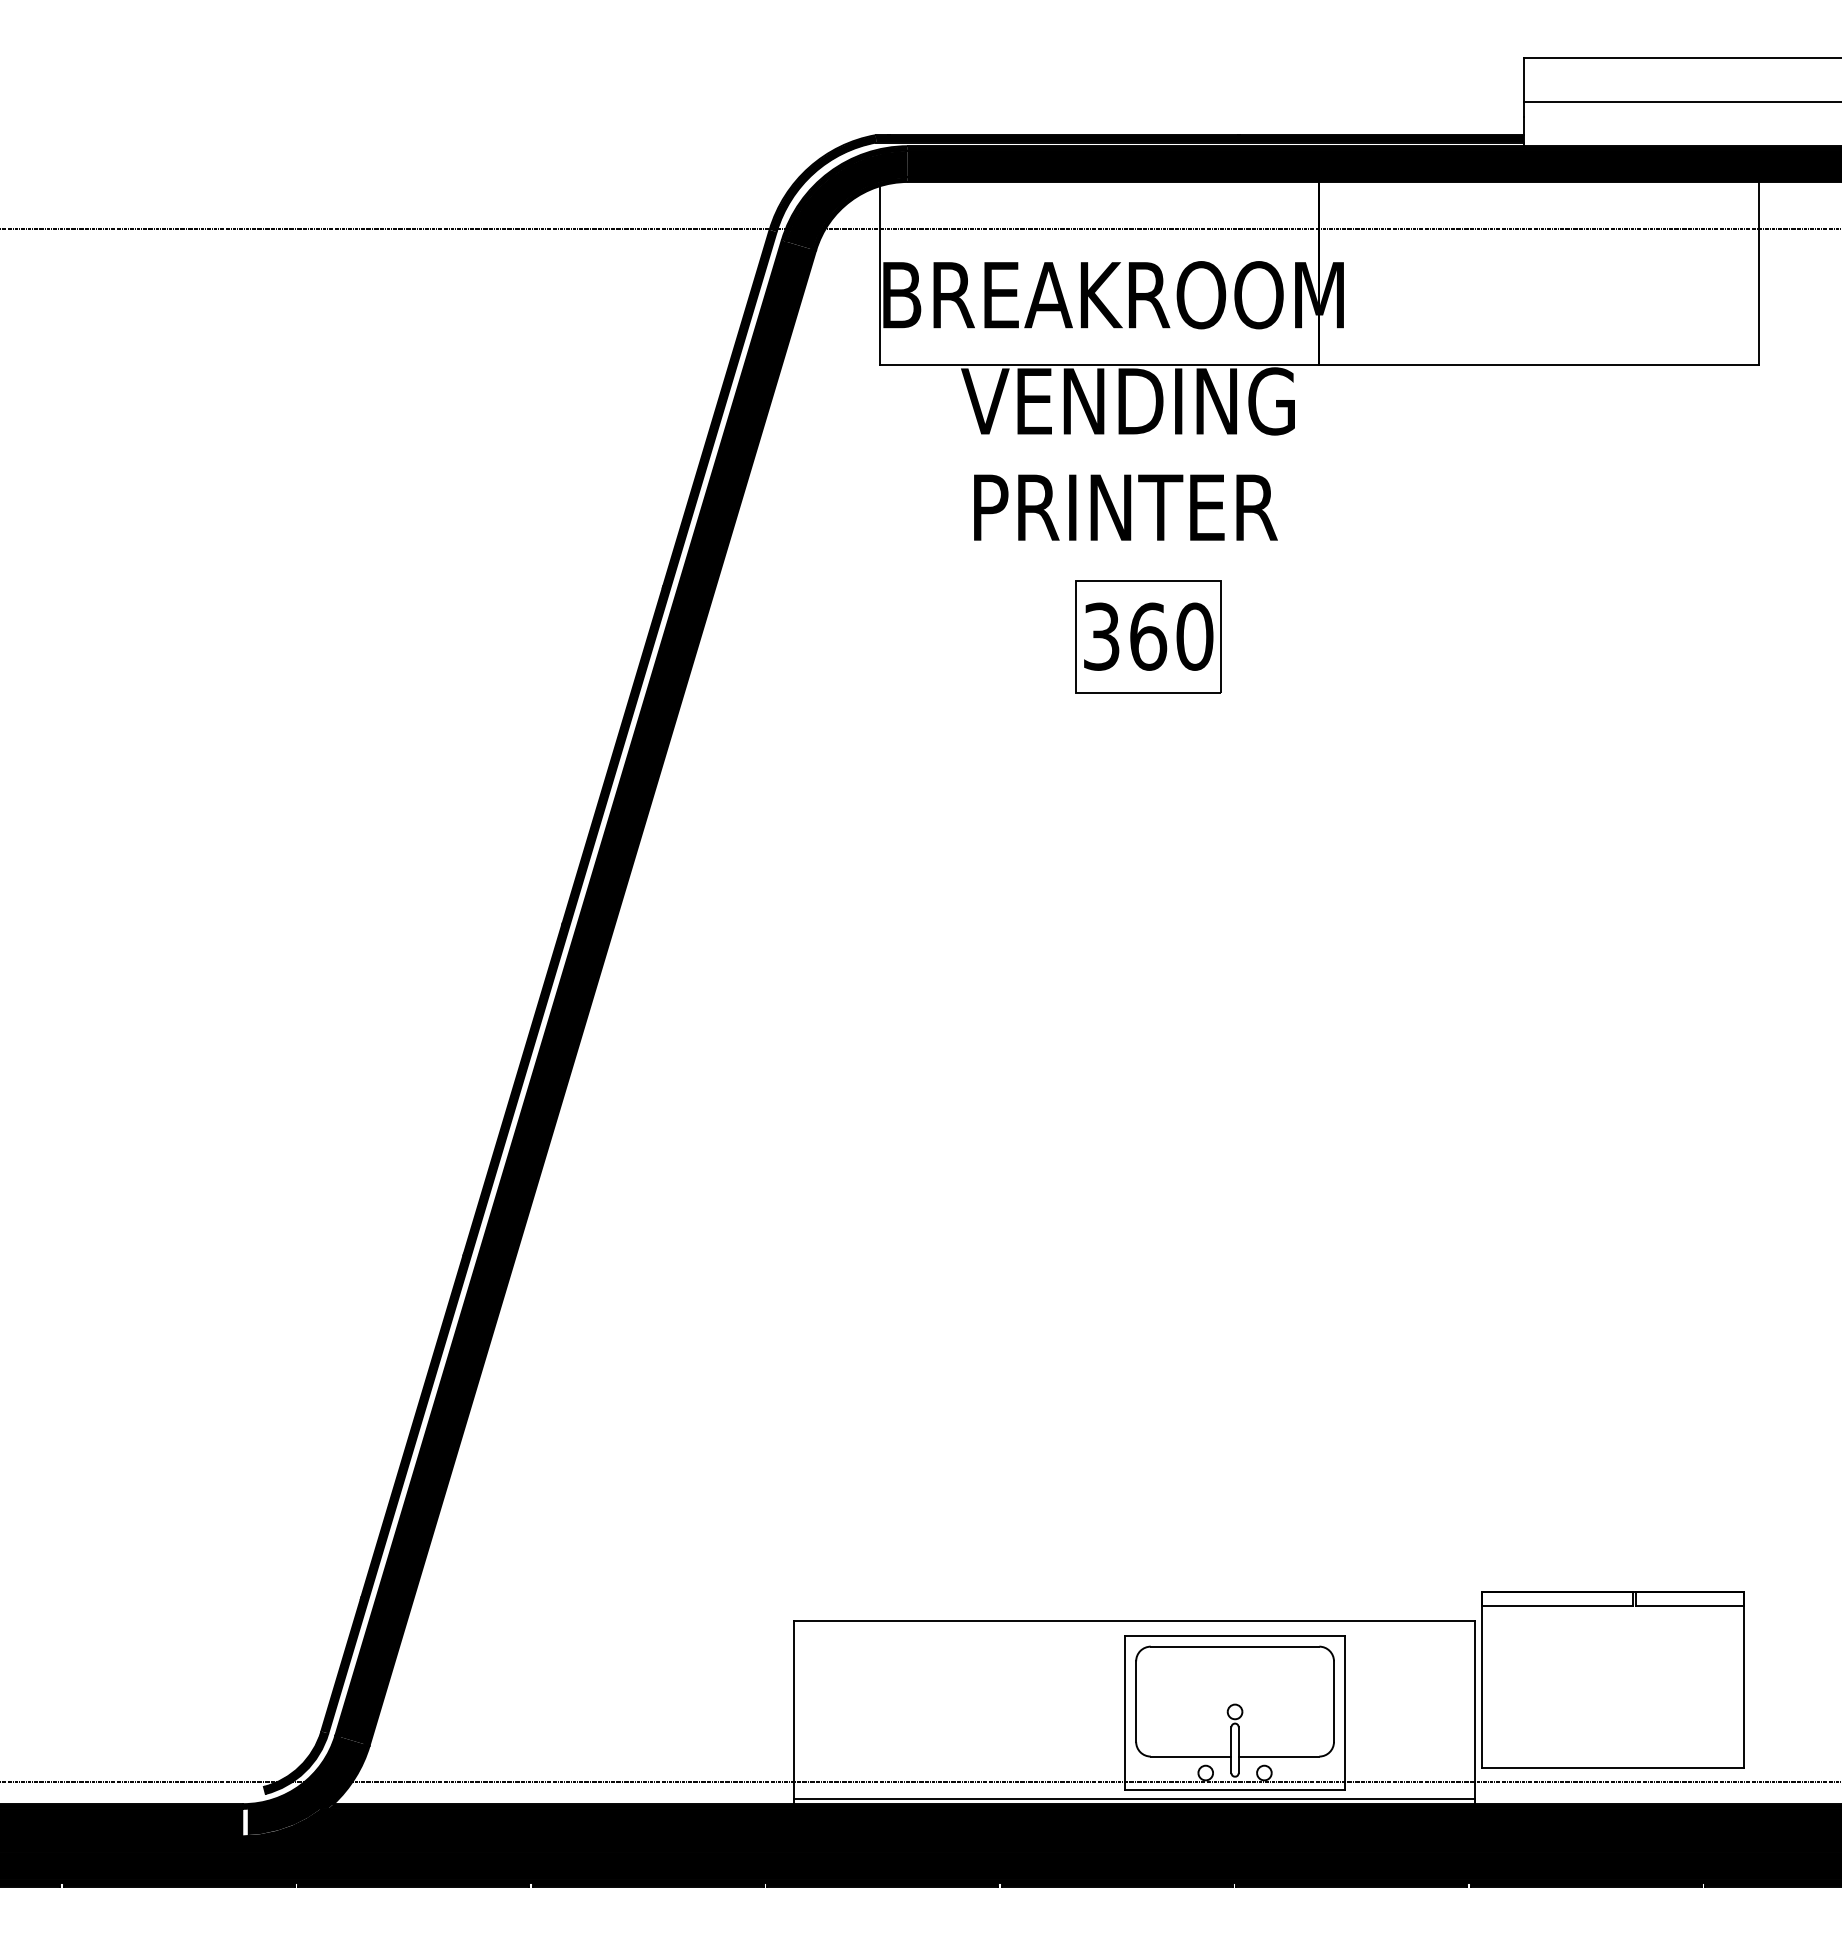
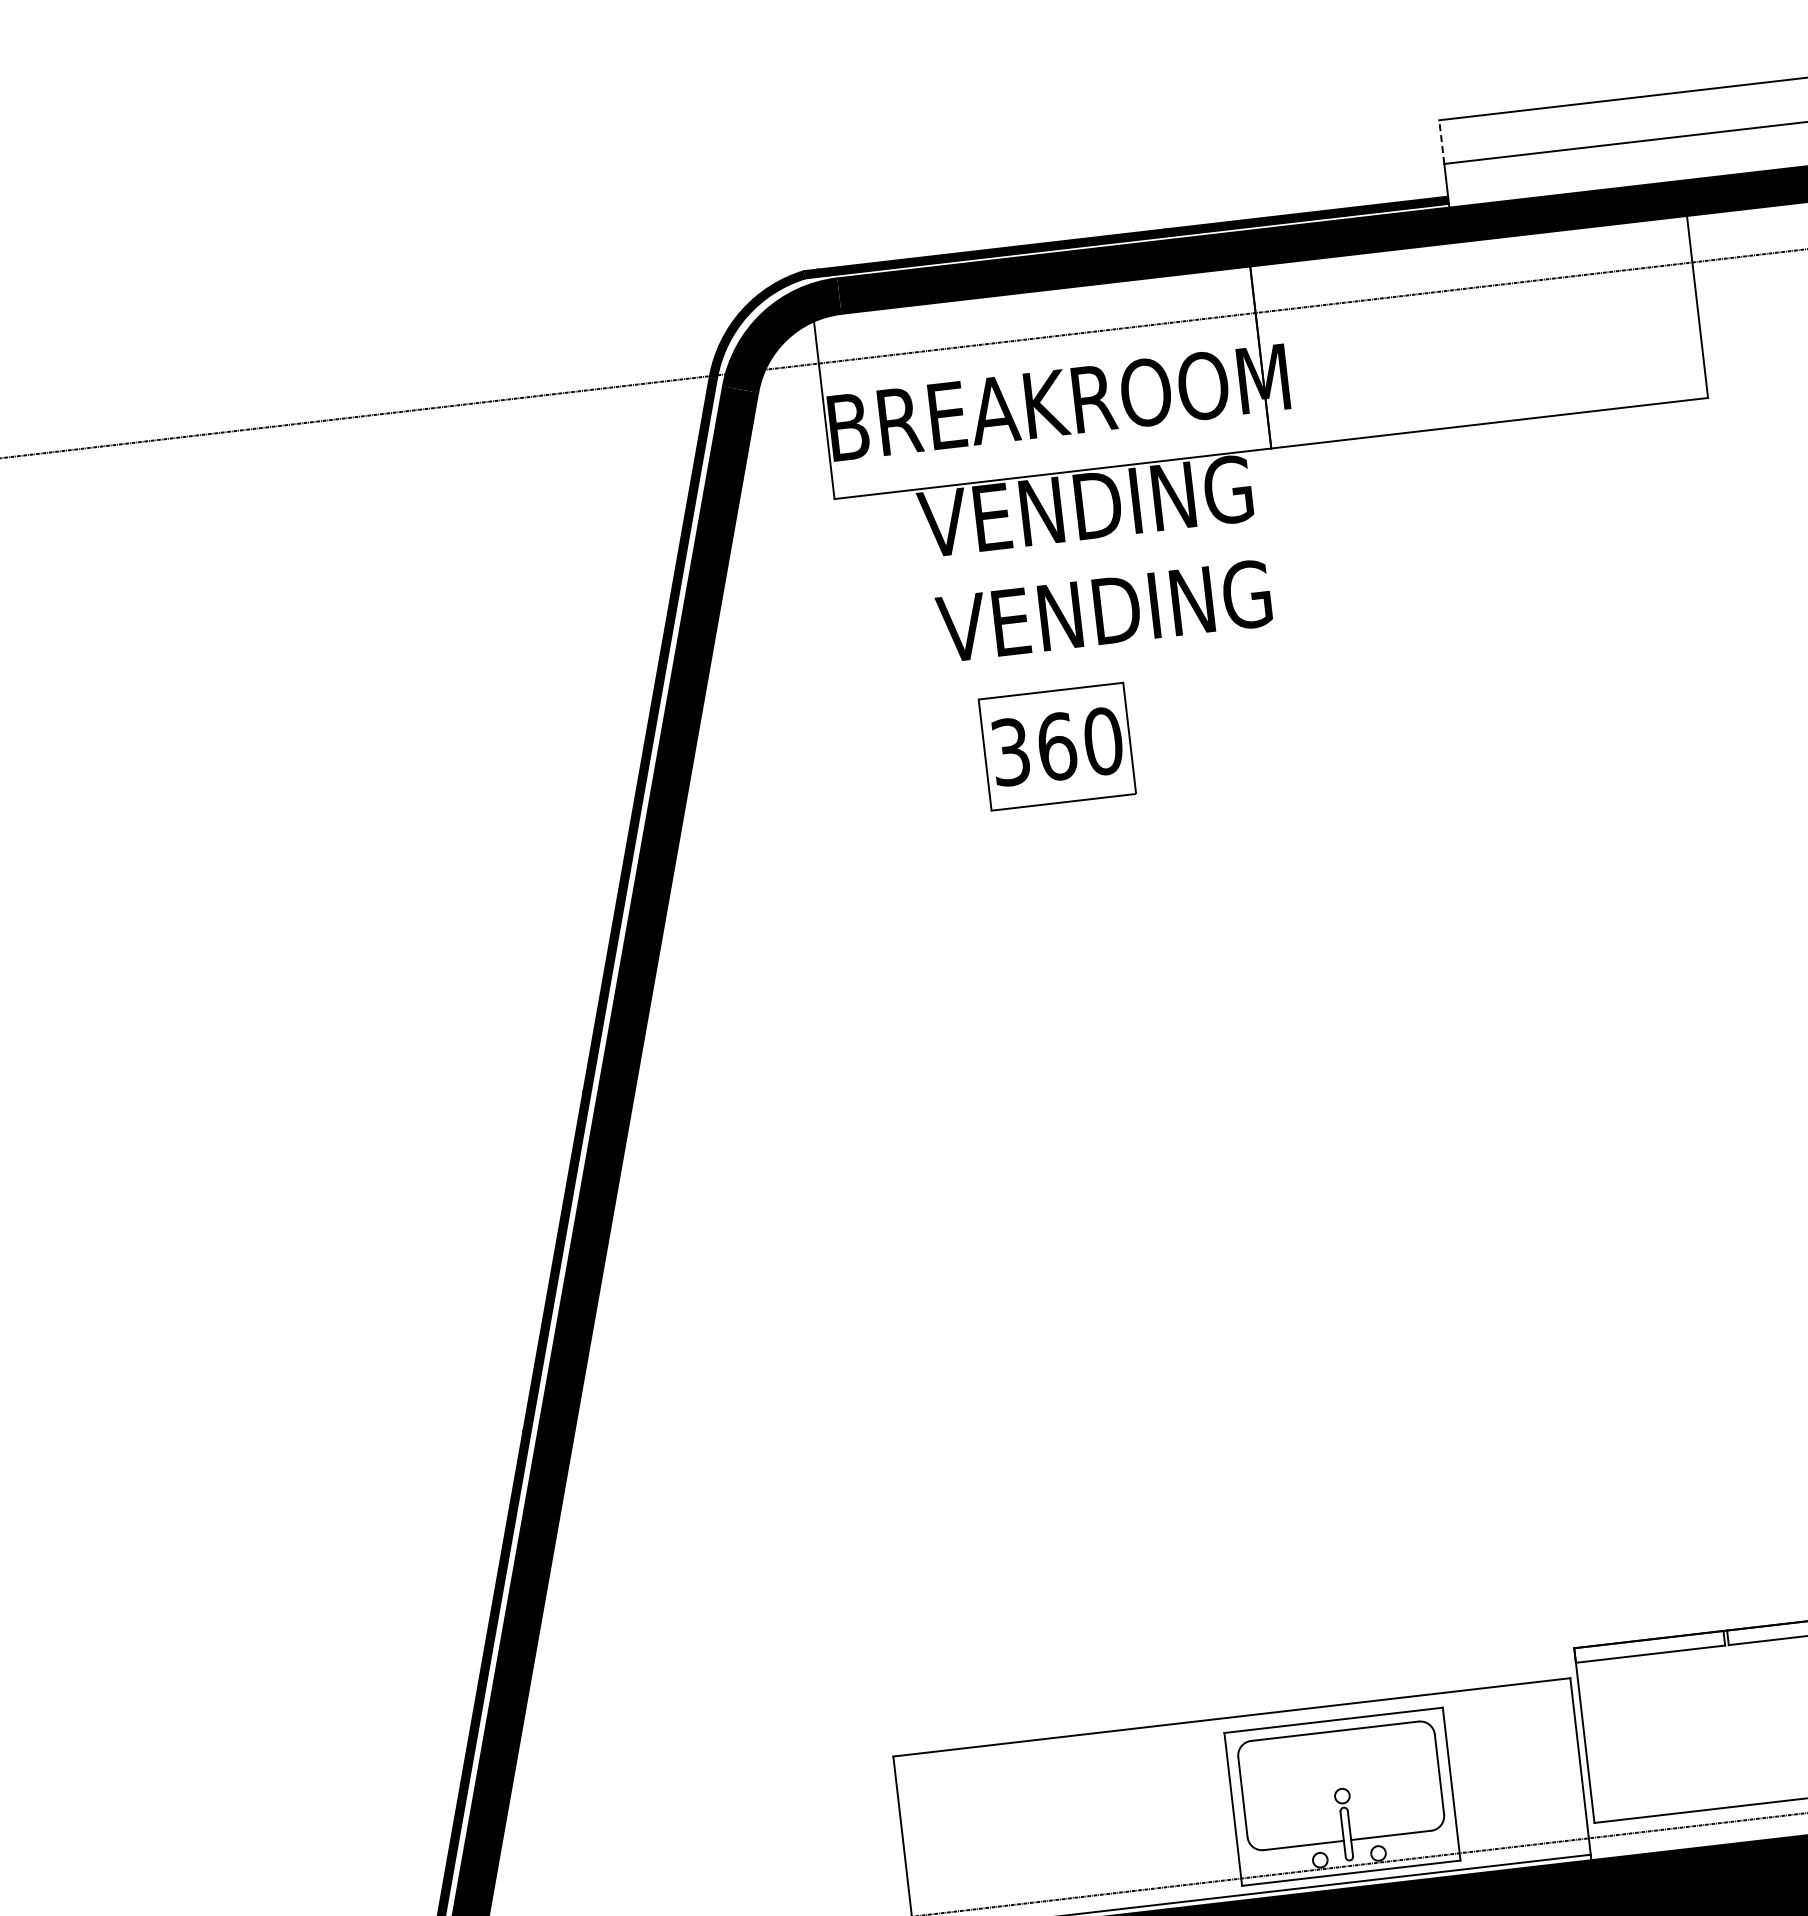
line: (1523, 80) -> (1441, 142), solid -> dashed
text: (1134, 507) -> (1104, 611), PRINTER -> VENDING
part: (1148, 636) -> (1057, 746), moved

